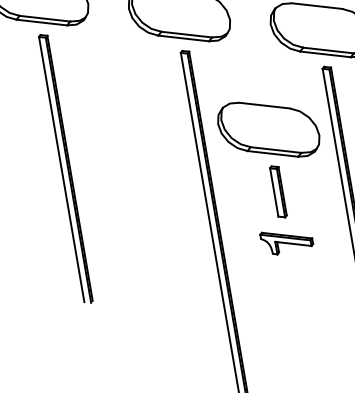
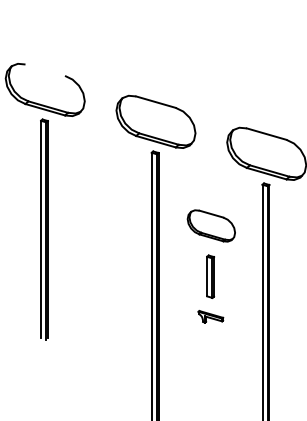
part: (268, 129) -> (211, 225), size x0.6
part: (286, 240) -> (210, 316), size x0.6

